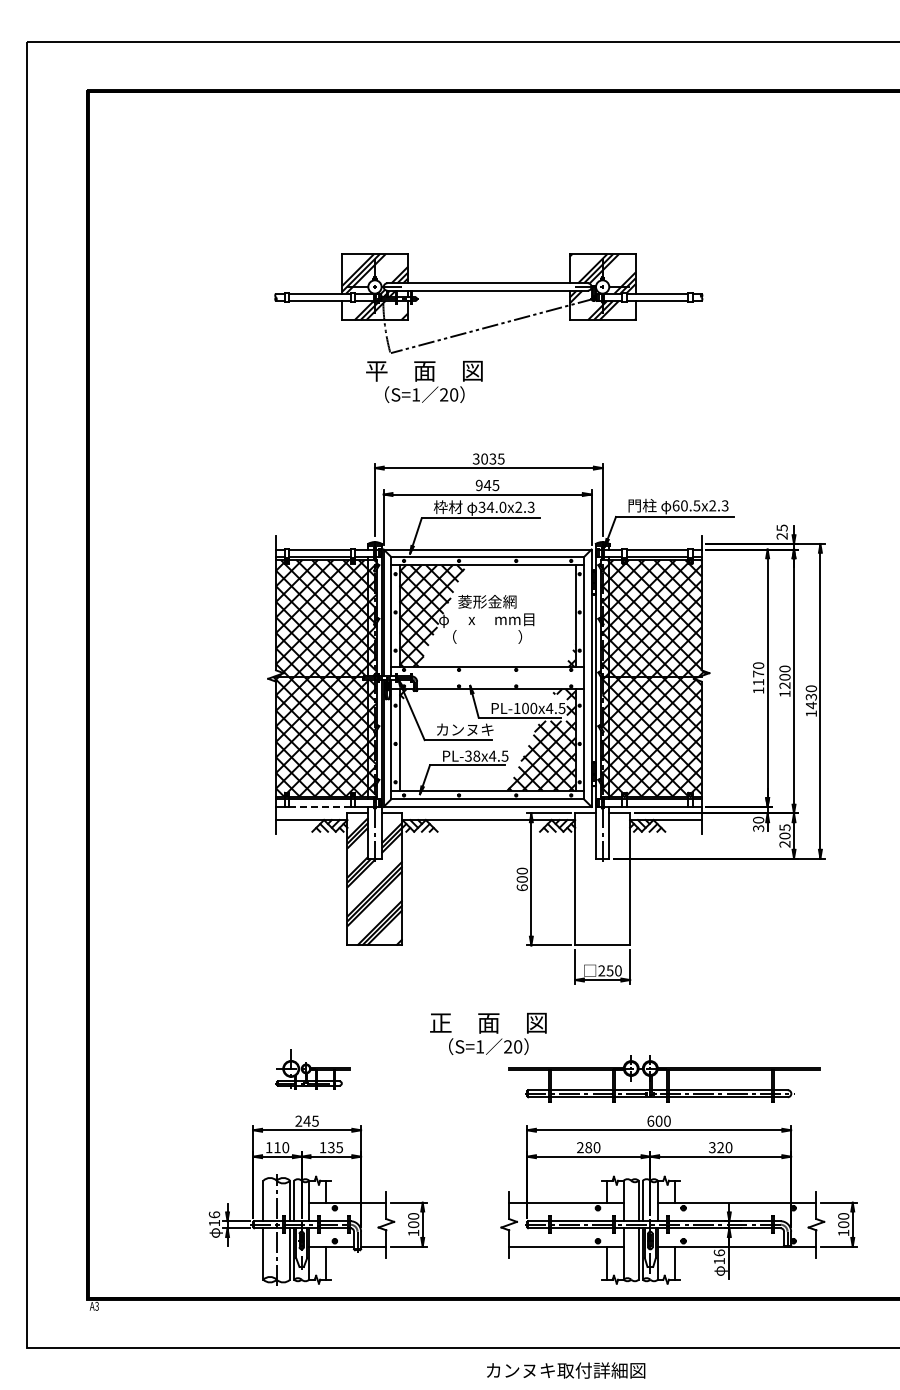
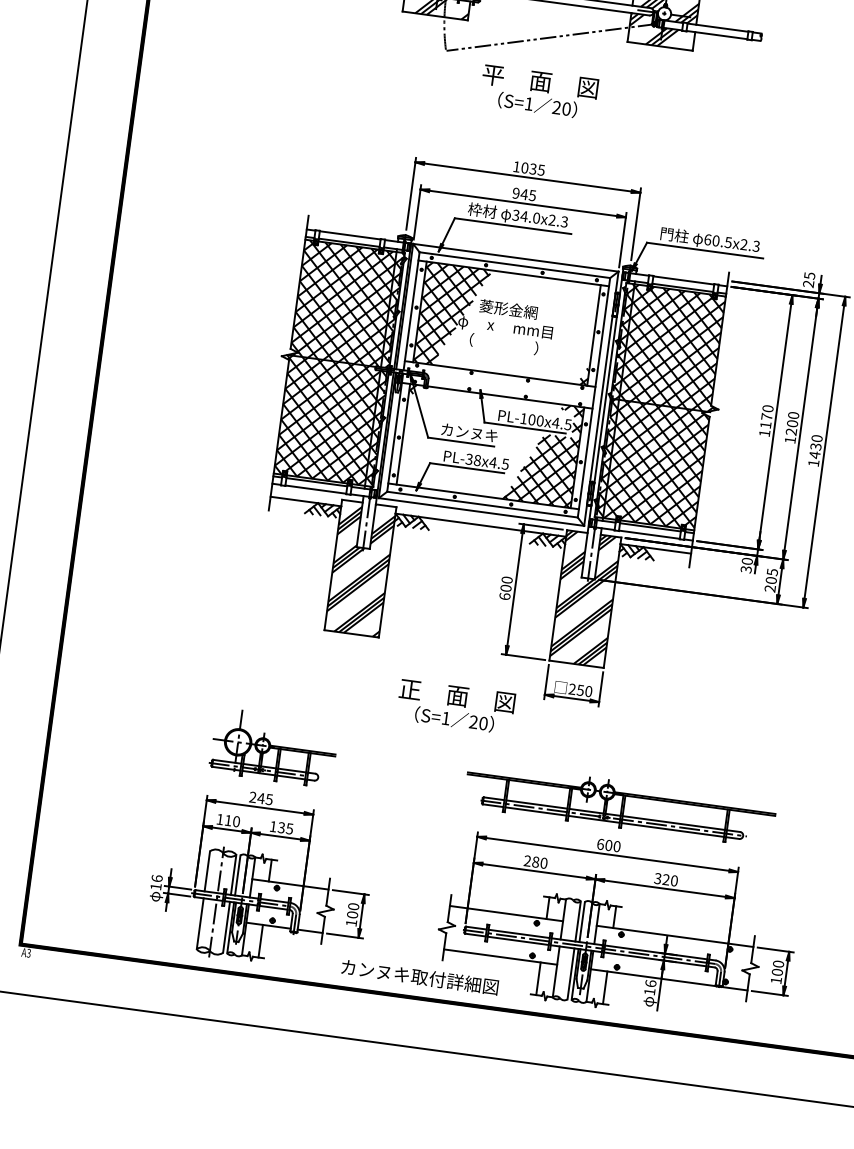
text: (424, 381) -> (539, 91), moved
text: (475, 458) -> (516, 166), 3035 -> 1035
line: (319, 806) -> (315, 489), dashed -> solid
hatch: (602, 879) -> (585, 599), added
text: (488, 1033) -> (456, 706), moved
part: (312, 1069) -> (273, 748), size x1.67
text: (566, 1370) -> (420, 977), moved

